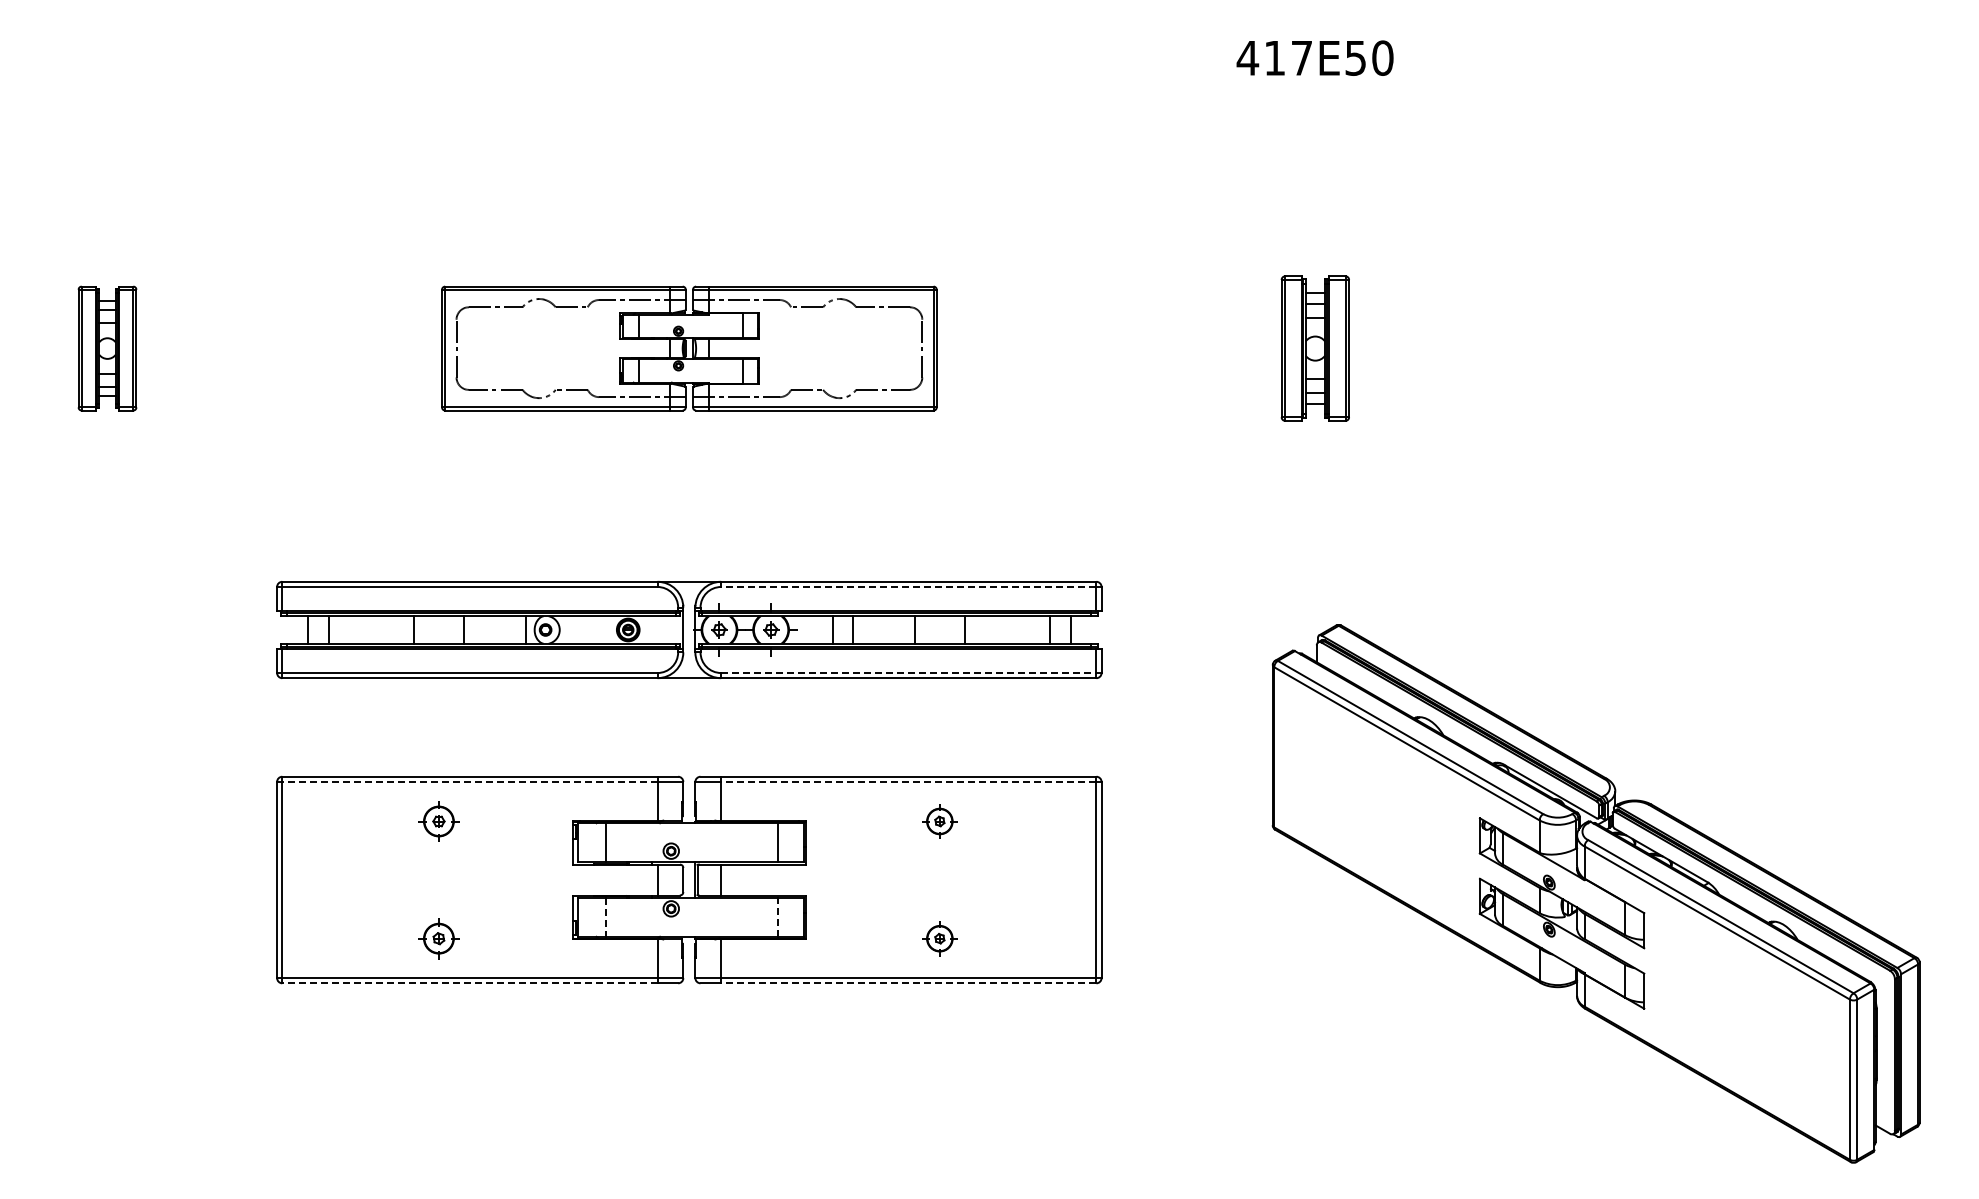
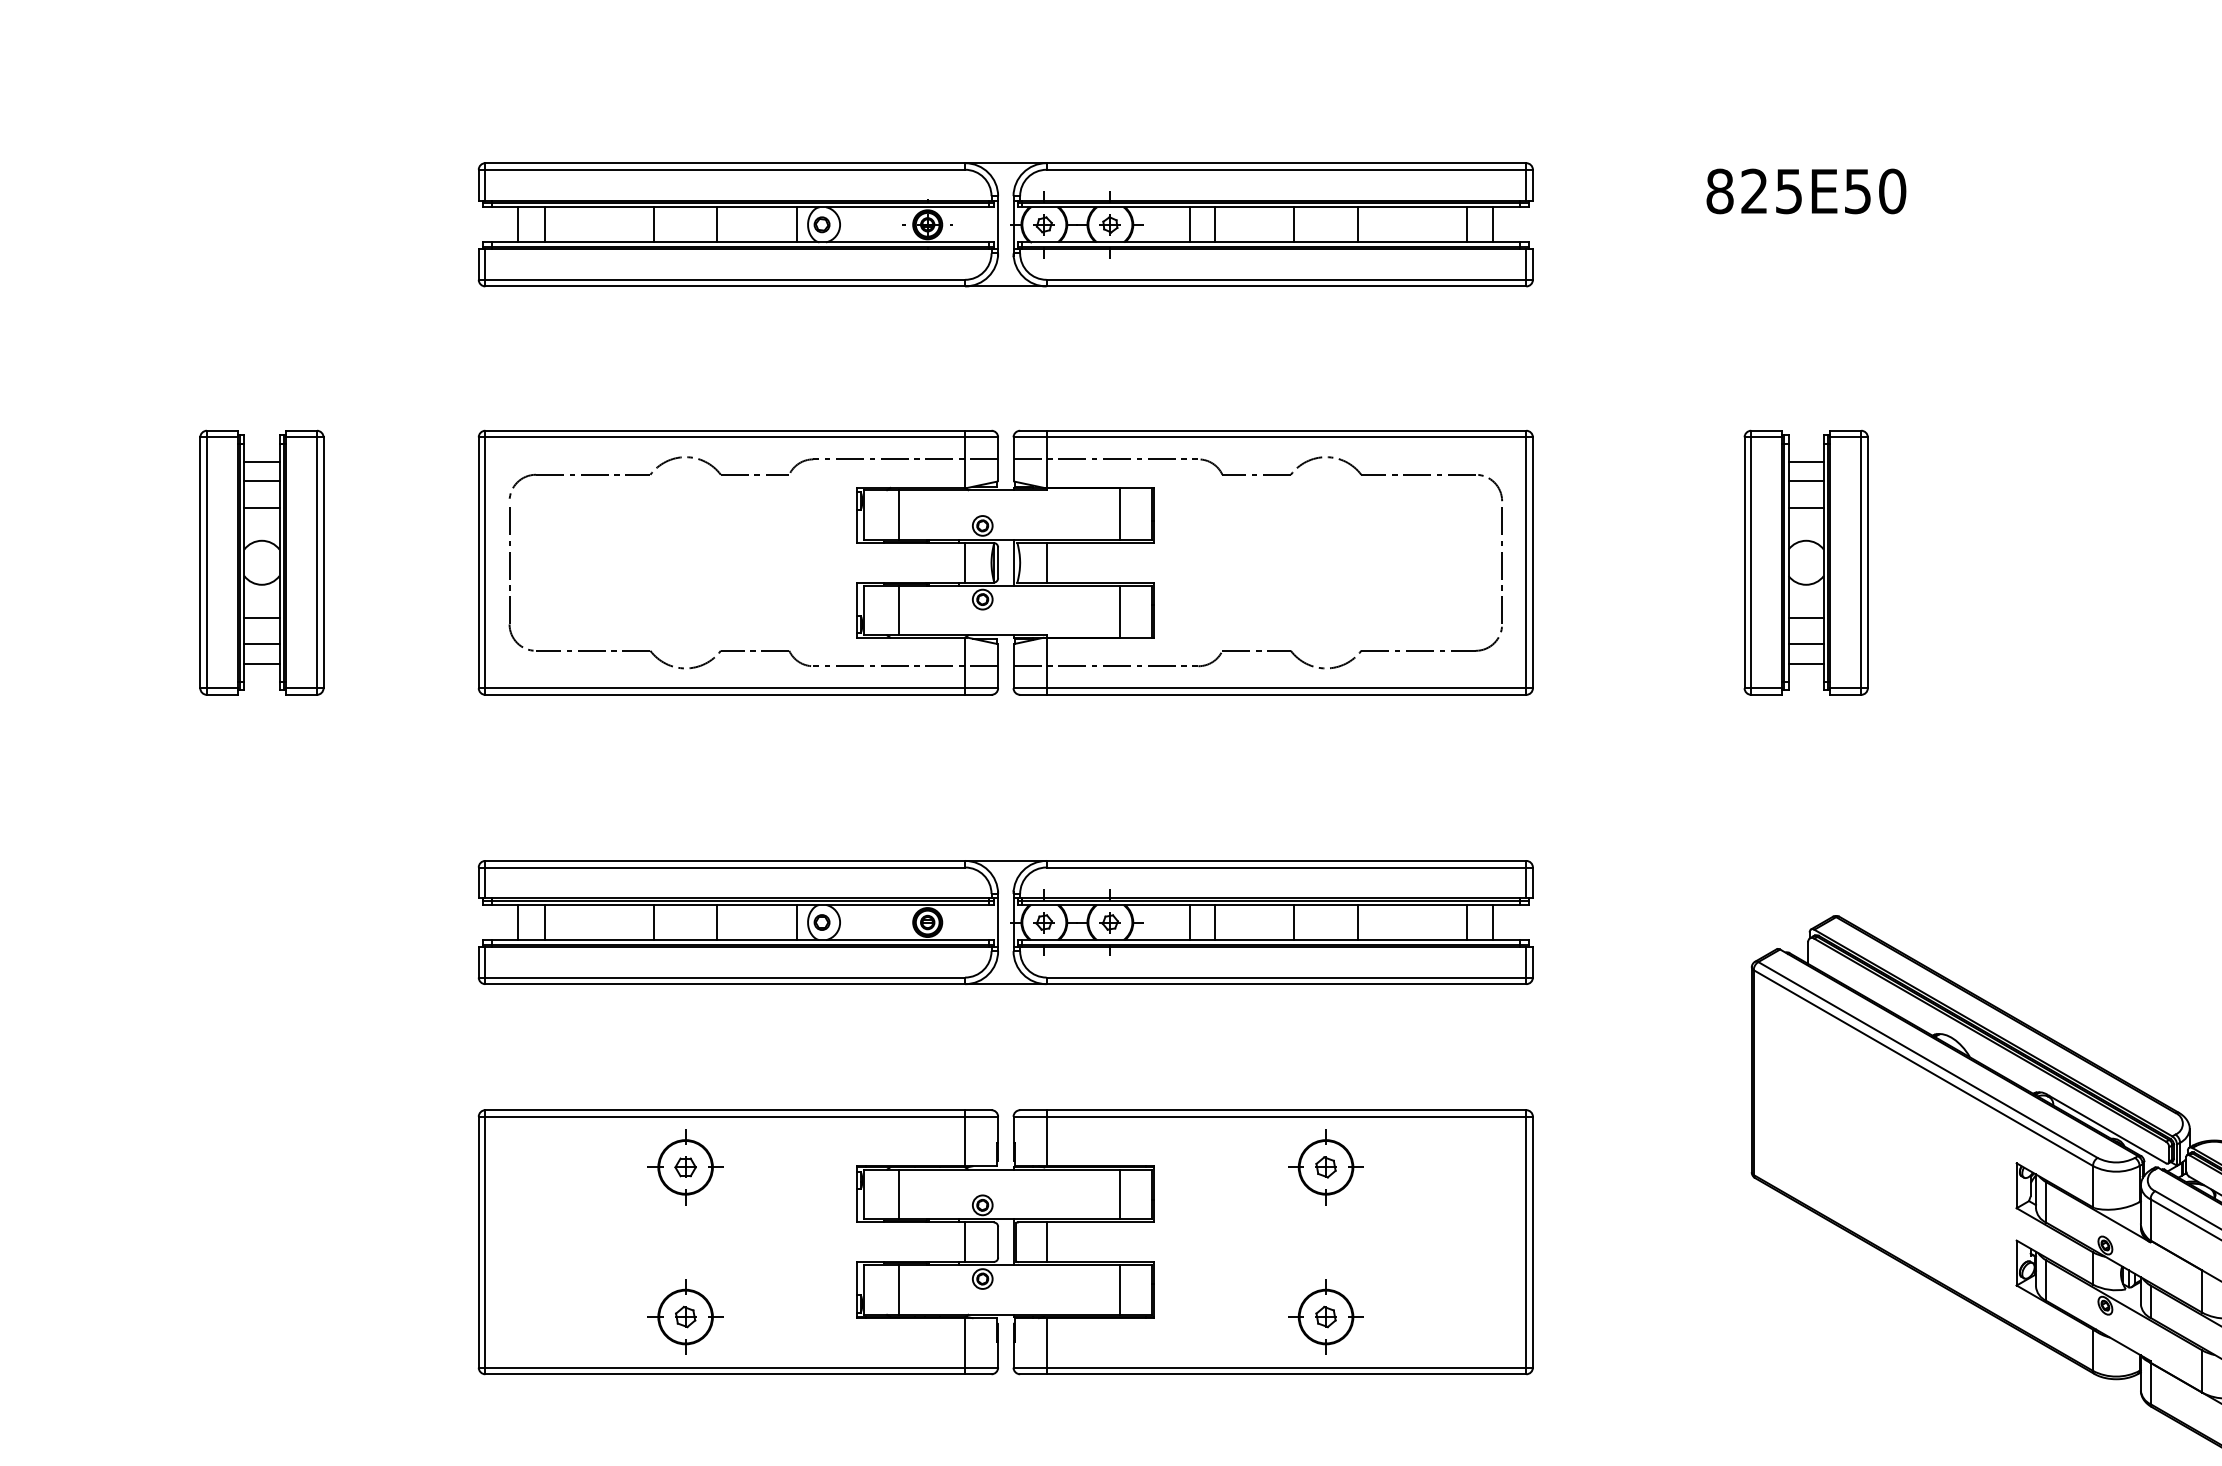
text: (1273, 57) -> (1752, 190), 417E50 -> 825E50
part: (689, 84) -> (1006, 225), added
part: (107, 348) -> (261, 562), size x1.67
part: (689, 348) -> (1006, 562), size x1.67
part: (1315, 348) -> (1806, 562), size x1.43
line: (908, 586) -> (1286, 866), dashed -> solid
line: (908, 673) -> (1286, 978), dashed -> solid
line: (469, 781) -> (724, 1116), dashed -> solid
line: (908, 781) -> (1286, 1116), dashed -> solid
part: (438, 821) -> (685, 1167), size x1.43
part: (939, 821) -> (1325, 1167), size x1.67
line: (778, 916) -> (1119, 1288), dashed -> solid
line: (605, 917) -> (898, 1290), dashed -> solid
part: (438, 938) -> (685, 1316), size x1.43
part: (939, 938) -> (1325, 1316), size x1.67
line: (469, 983) -> (724, 1374), dashed -> solid
line: (908, 983) -> (1286, 1374), dashed -> solid

